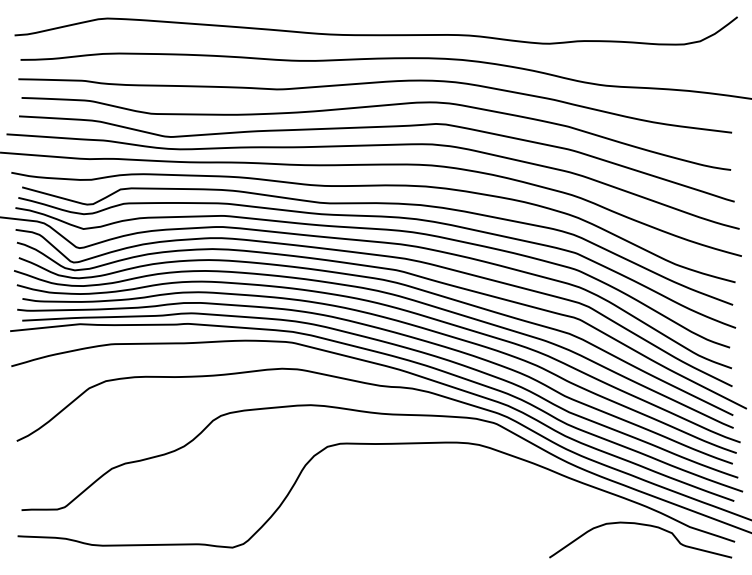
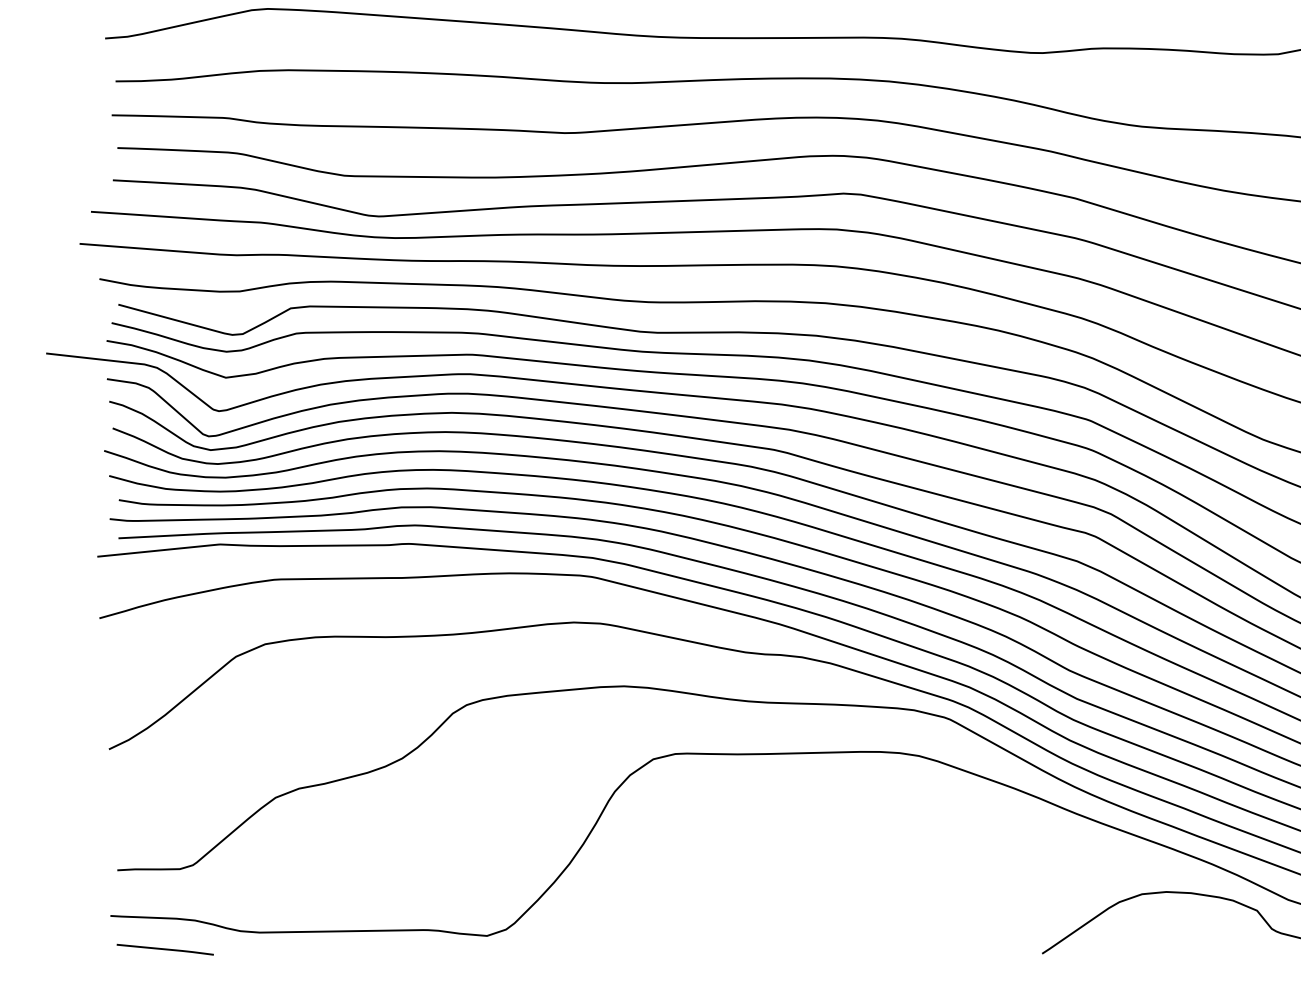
line: (48, 555) -> (164, 949), added

